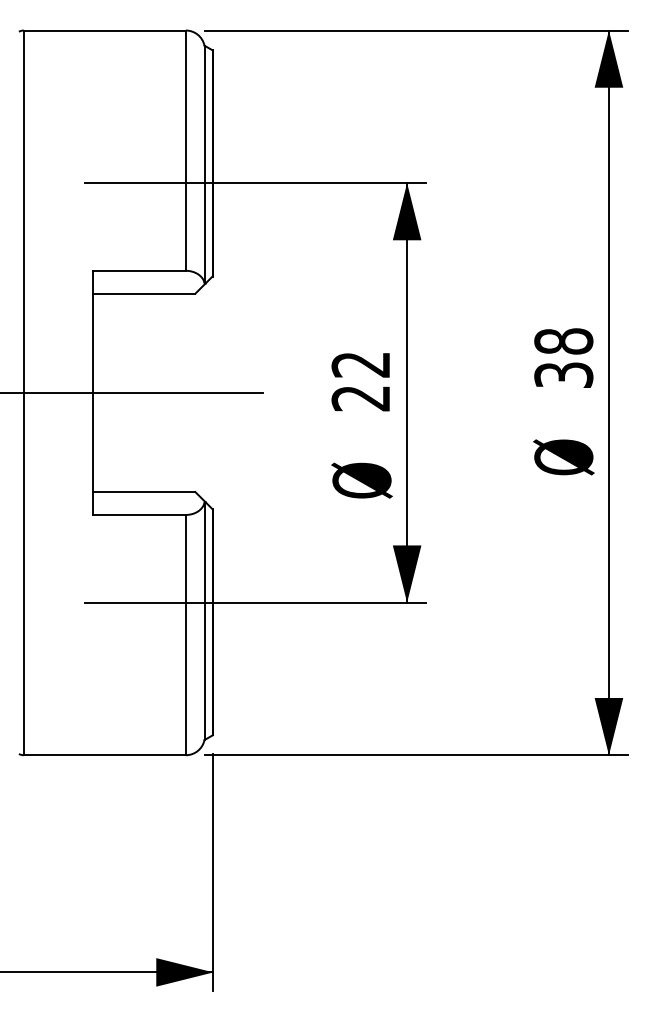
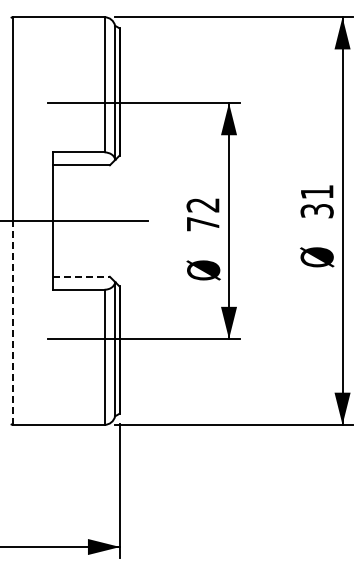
text: (562, 340) -> (316, 191), 38 -> 31
text: (359, 398) -> (202, 224), 22 -> 72
line: (144, 491) -> (81, 276), solid -> dashed
line: (23, 573) -> (13, 322), solid -> dashed

